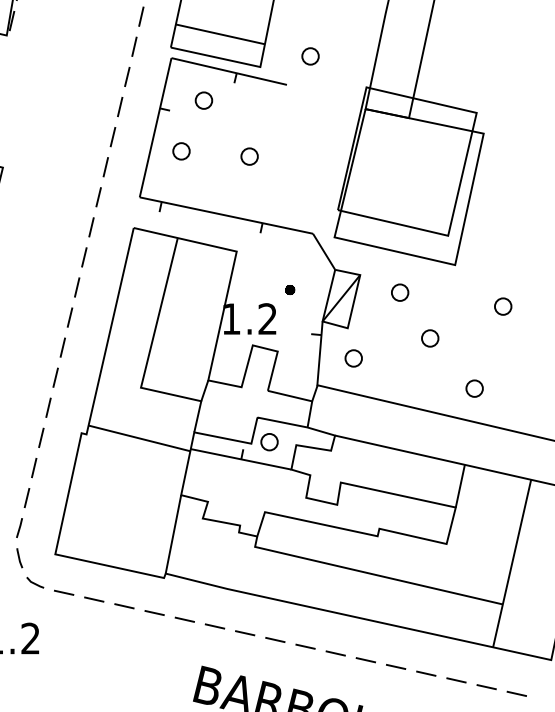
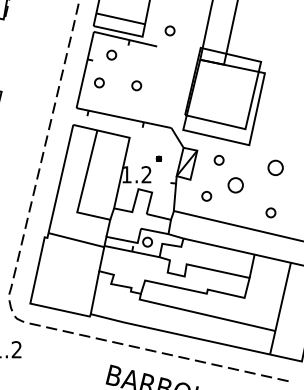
part: (503, 305) -> (275, 167), size x1.6
part: (429, 338) -> (235, 185), size x1.6
part: (353, 358) -> (206, 196), moved
part: (473, 387) -> (270, 212), moved

